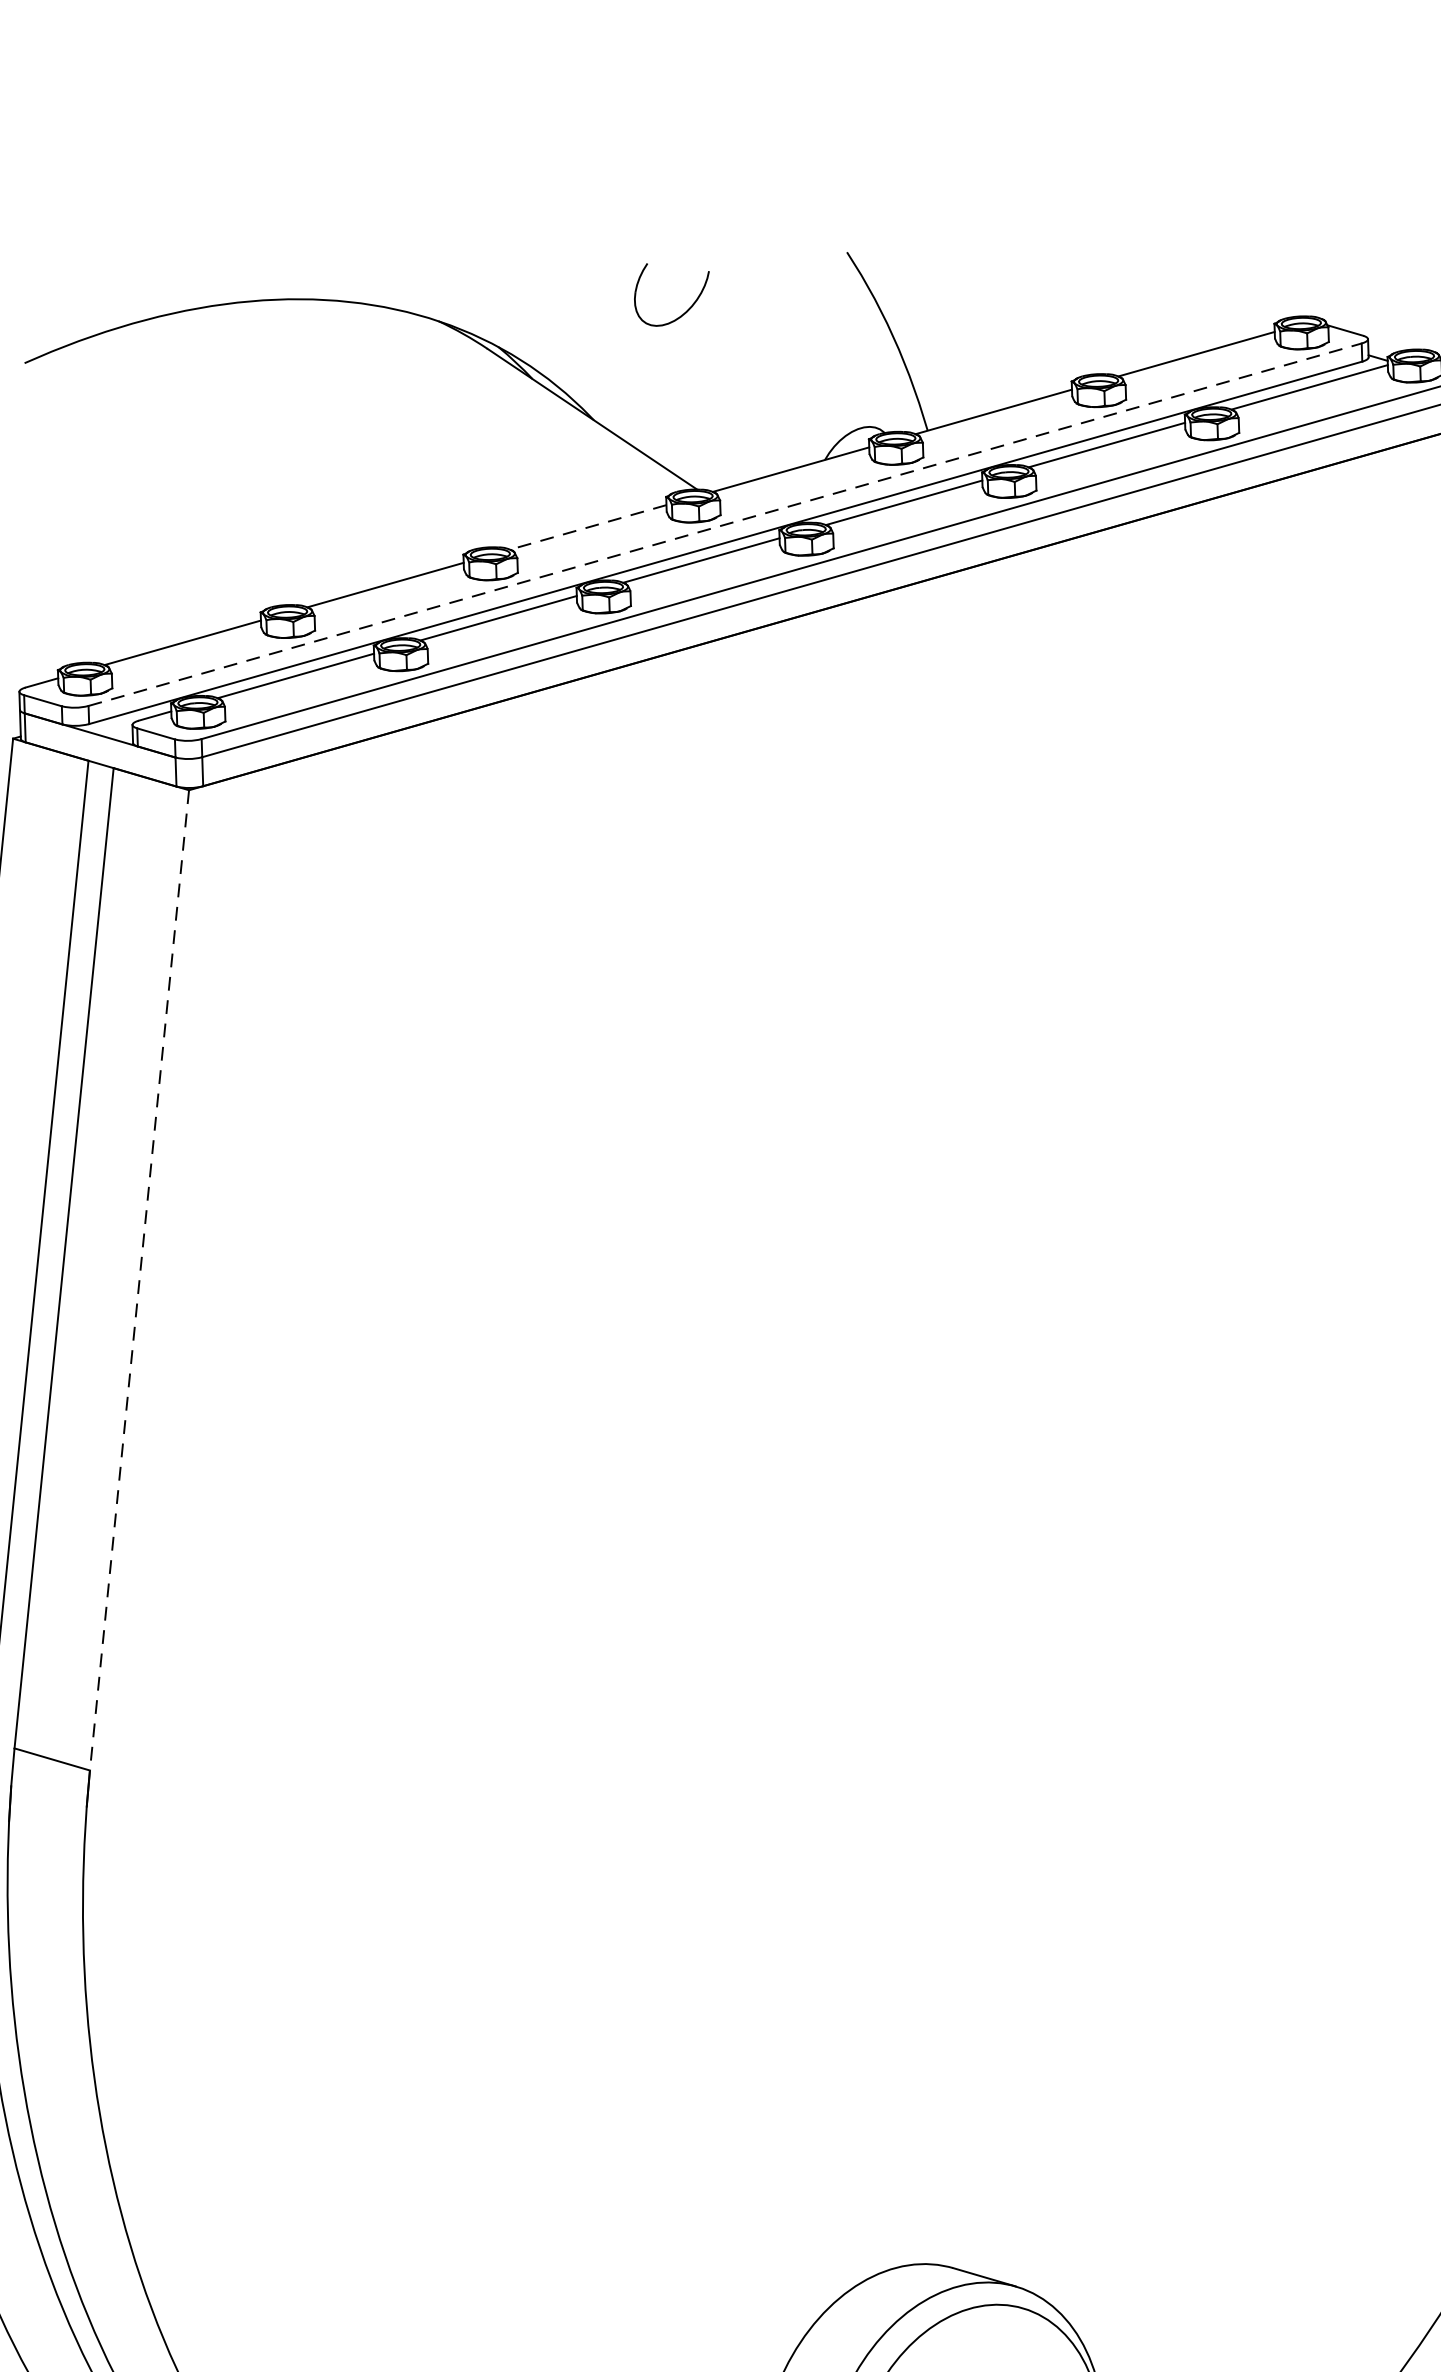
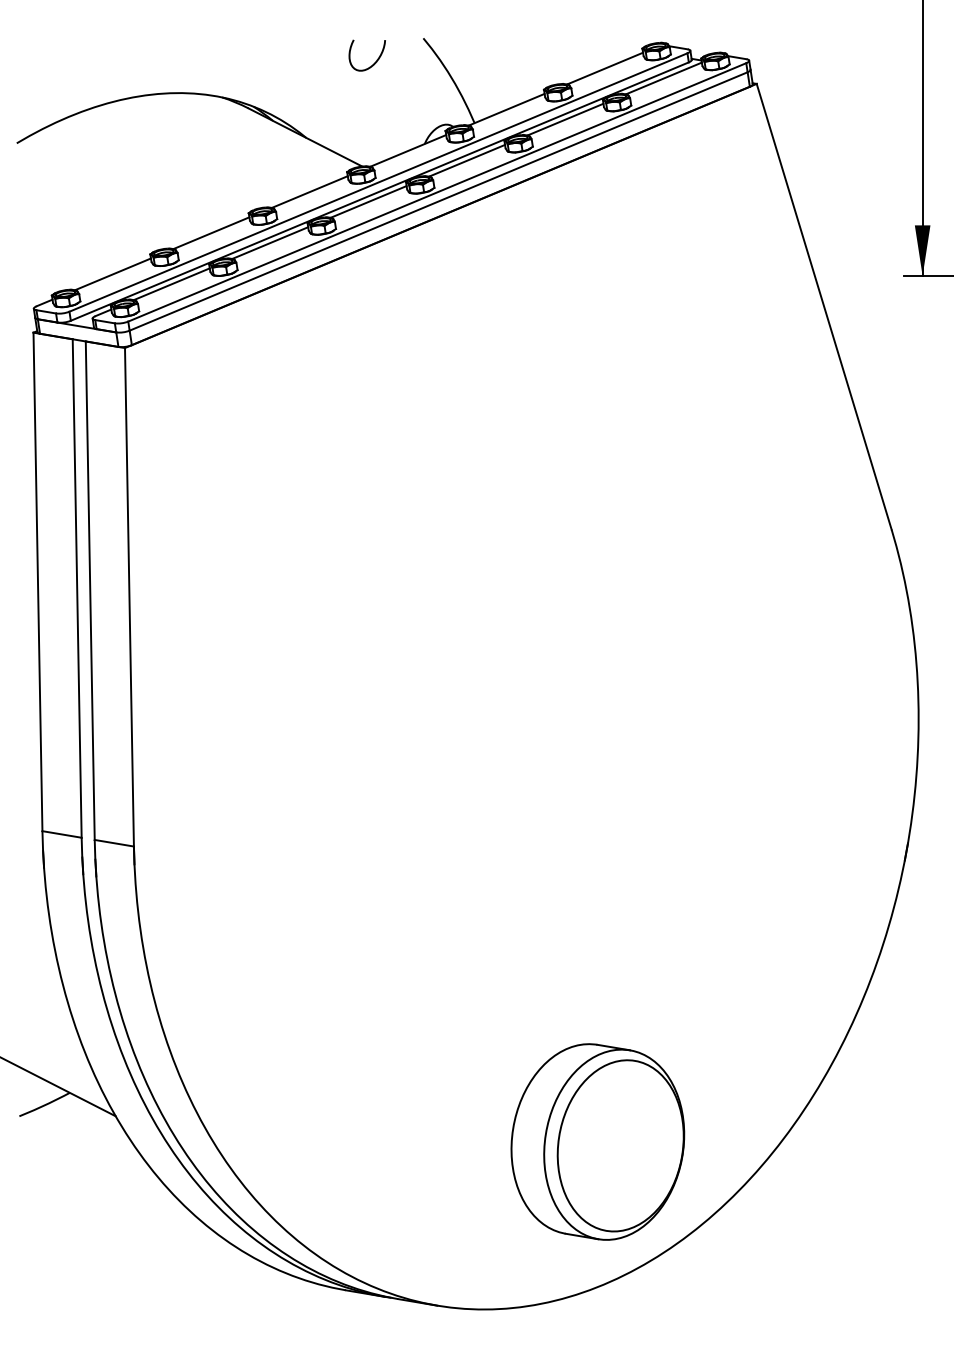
part: (682, 312) -> (374, 62), moved
line: (725, 524) -> (378, 182), dashed -> solid
line: (587, 528) -> (309, 192), dashed -> solid
line: (139, 1280) -> (129, 597), dashed -> solid

